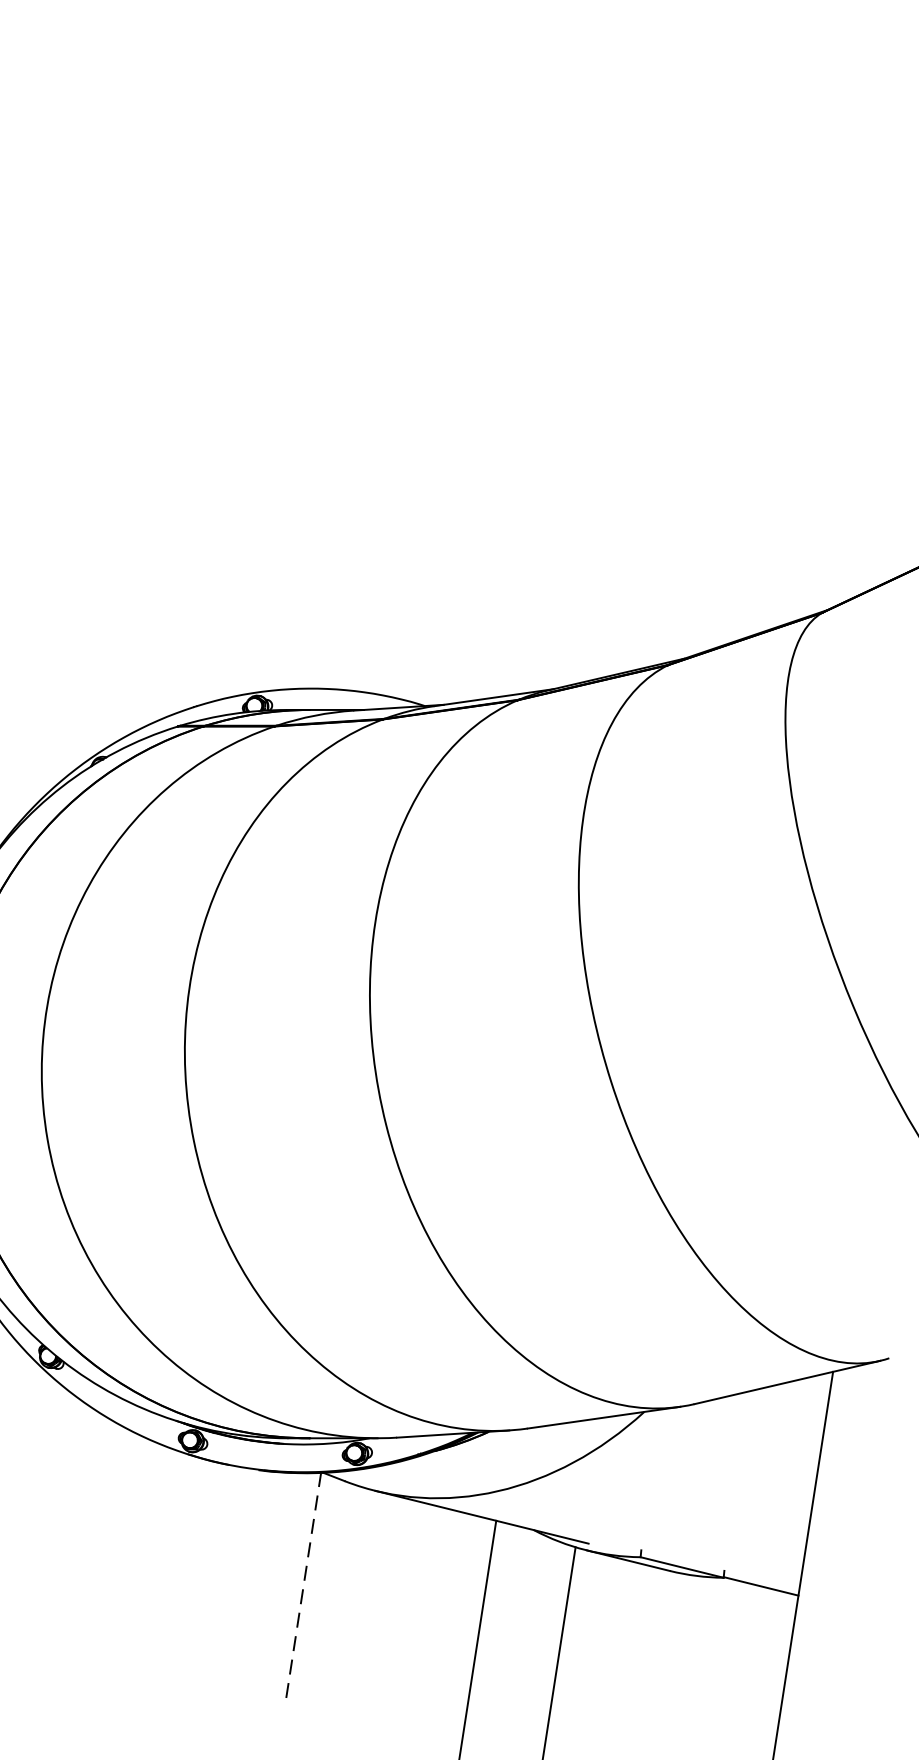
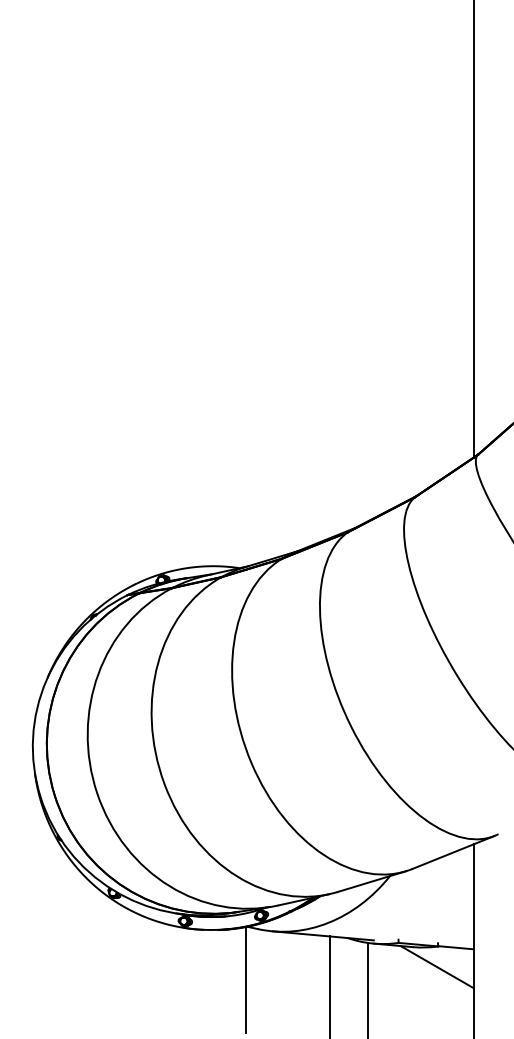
line: (304, 1584) -> (246, 979), dashed -> solid
line: (713, 1622) -> (436, 967), added

